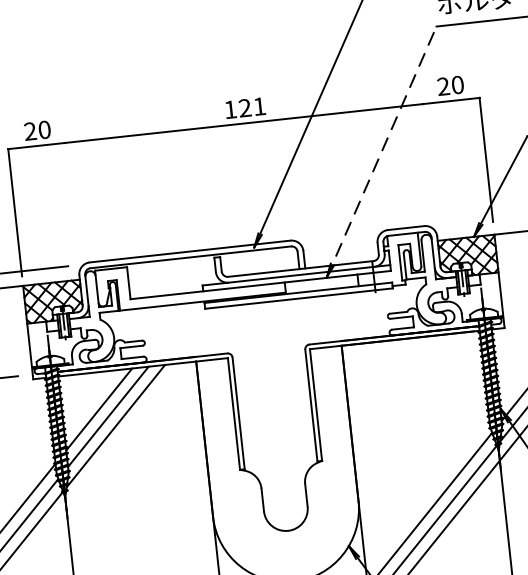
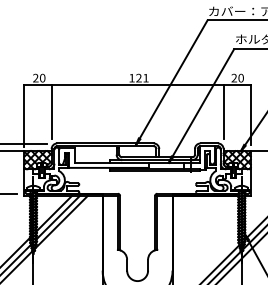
line: (381, 150) -> (201, 105), dashed -> solid
line: (428, 158) -> (223, 111), added
line: (70, 197) -> (51, 111), added

